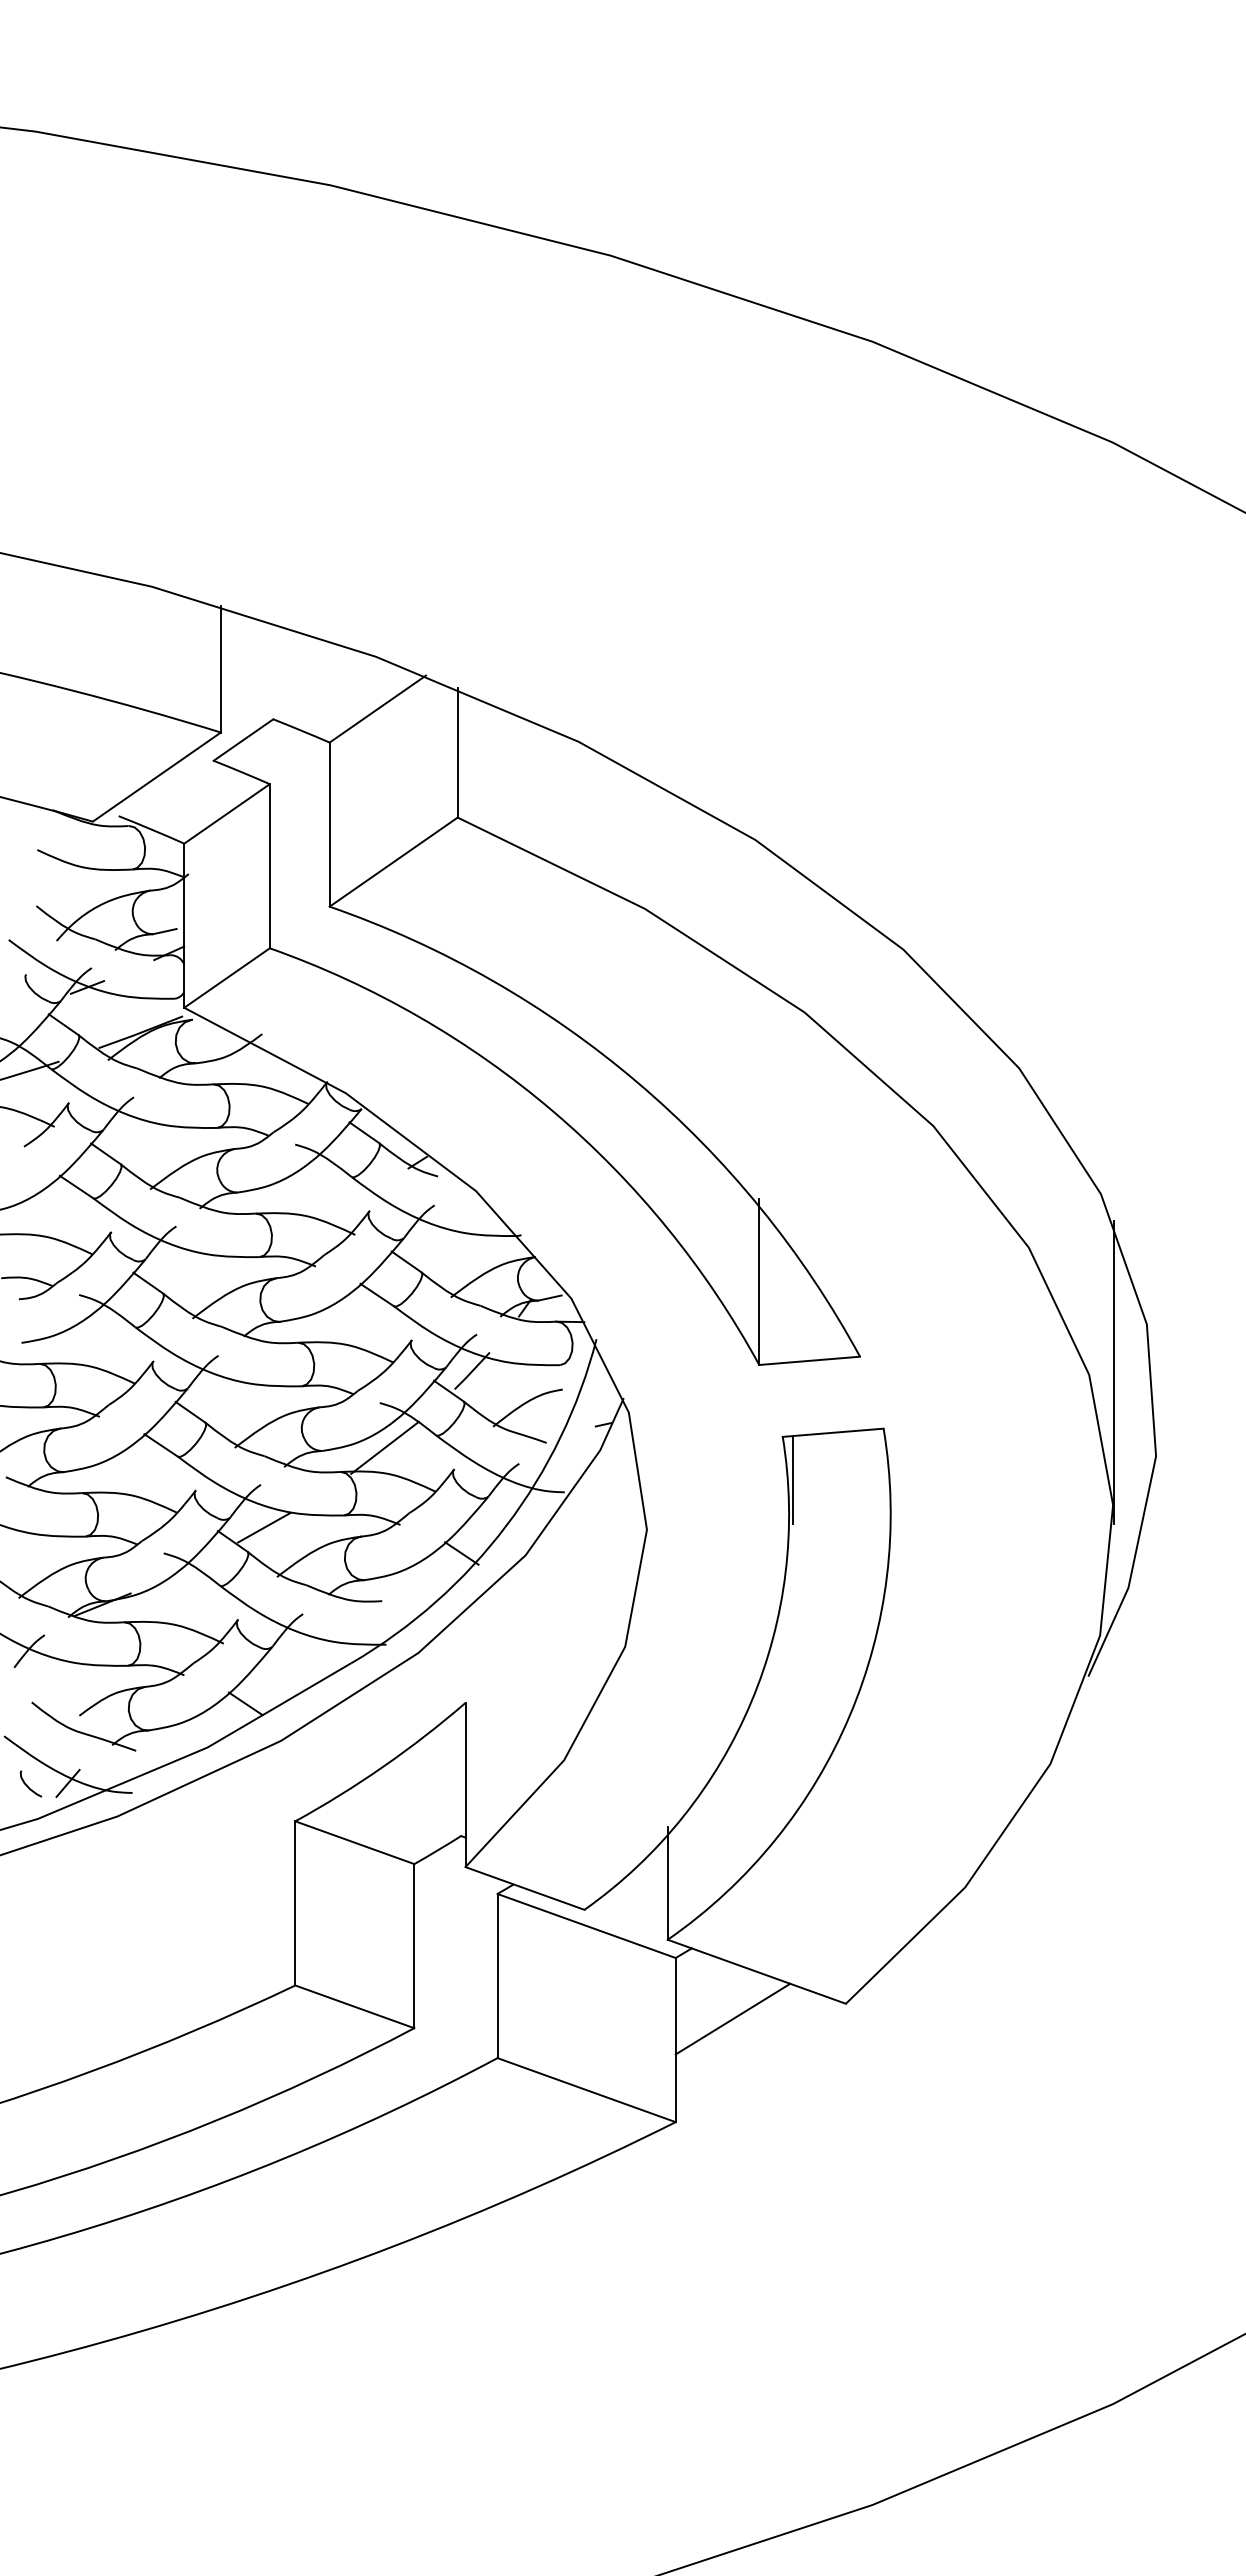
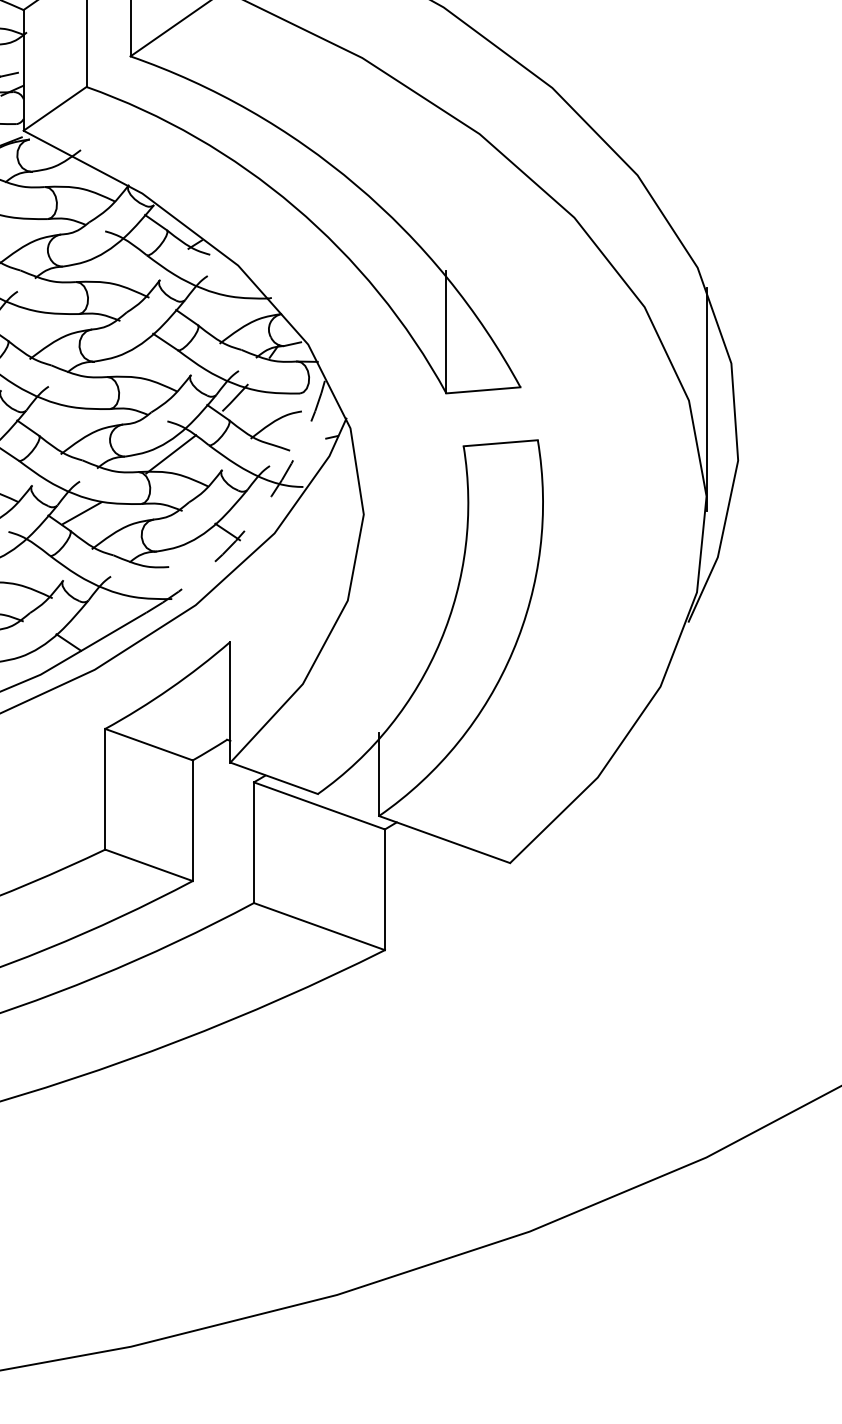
line: (792, 1480) -> (470, 478), removed
arc: (506, 1525) -> (260, 511), solid -> dashed
line: (732, 2018) -> (426, 873), removed

